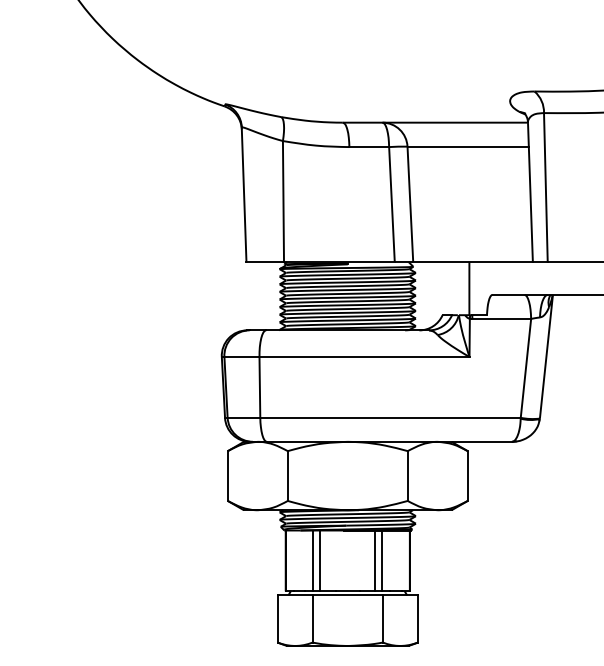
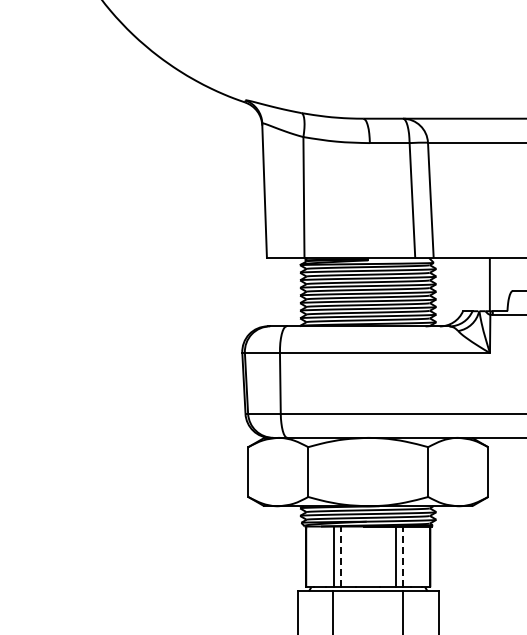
line: (320, 560) -> (340, 556), solid -> dashed
line: (382, 560) -> (402, 556), solid -> dashed

